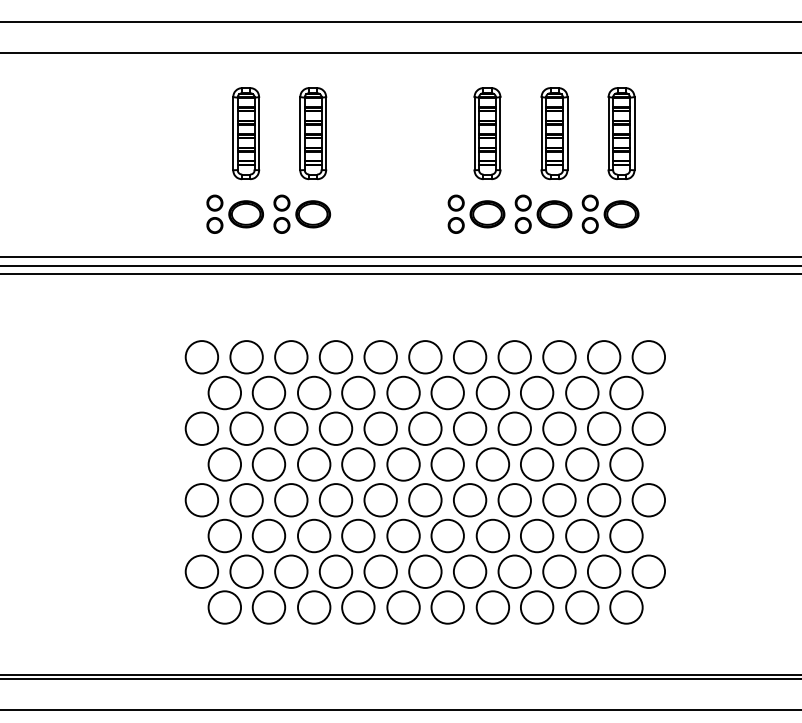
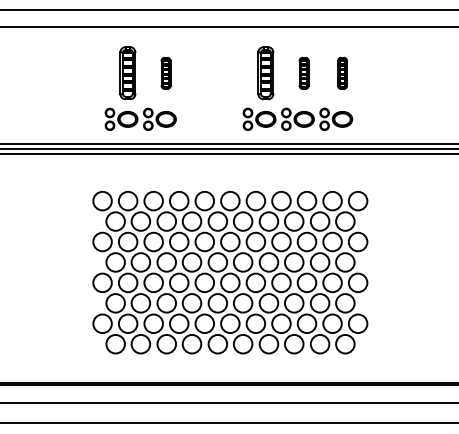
part: (311, 134) -> (165, 73), size x0.6
part: (553, 134) -> (303, 73), size x0.6
part: (621, 134) -> (342, 73), size x0.6

